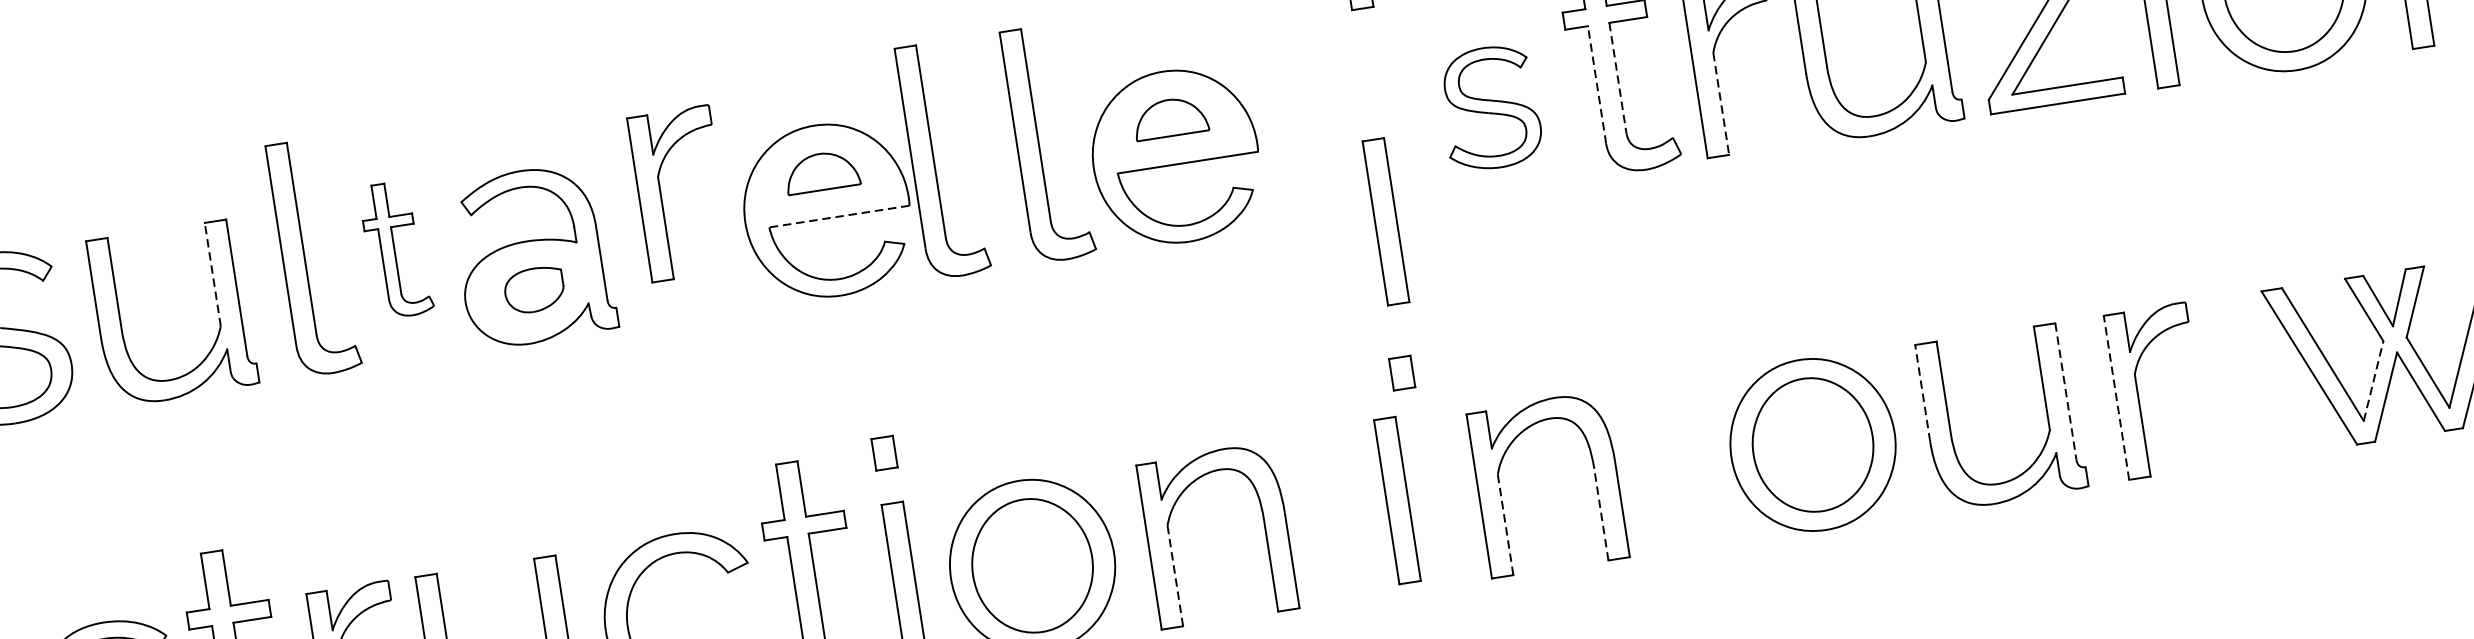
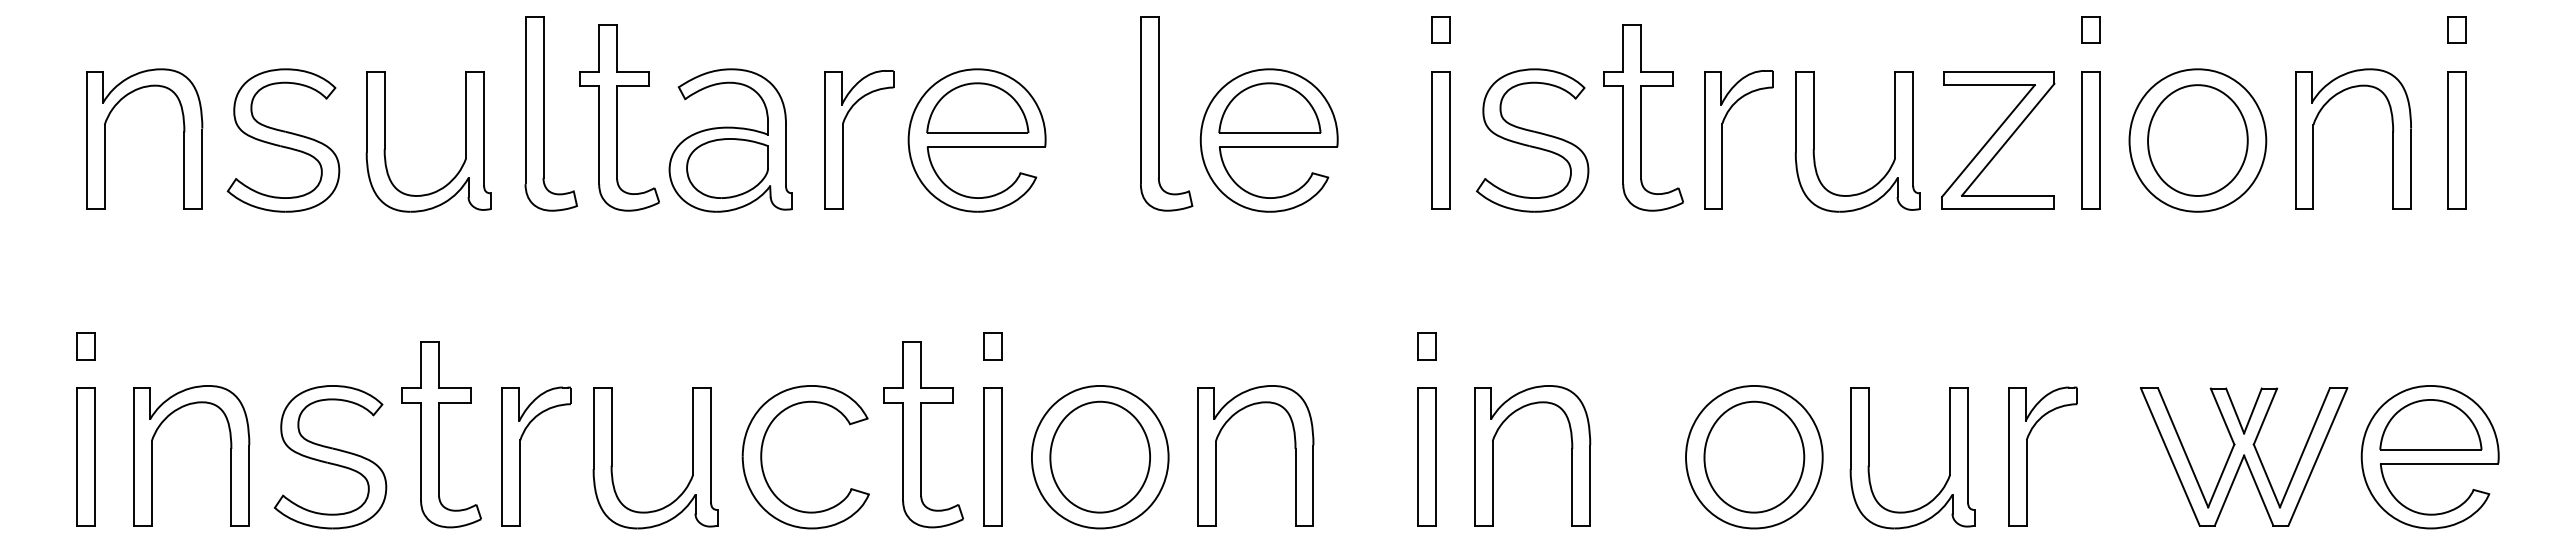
line: (1618, 78) -> (1641, 132), dashed -> solid
line: (1597, 84) -> (1623, 134), dashed -> solid
line: (1721, 103) -> (1722, 166), dashed -> solid
part: (1489, 108) -> (1532, 140), size x1.43
part: (1169, 117) -> (1269, 107), size x1.67
part: (934, 161) -> (1071, 113), removed
part: (821, 171) -> (977, 107), size x1.67
part: (661, 195) -> (843, 139), moved
line: (839, 216) -> (986, 146), dashed -> solid
part: (1385, 221) -> (1440, 140), moved
part: (396, 249) -> (619, 117), size x1.67
line: (213, 273) -> (466, 114), dashed -> solid
part: (534, 290) -> (727, 168), size x1.67
line: (2373, 380) -> (2221, 475), dashed -> solid
line: (2066, 391) -> (1968, 445), dashed -> solid
line: (1922, 392) -> (1850, 428), dashed -> solid
line: (2116, 398) -> (2008, 457), dashed -> solid
part: (1396, 500) -> (1426, 456), moved
line: (1601, 513) -> (1572, 486), dashed -> solid
line: (1505, 525) -> (1492, 484), dashed -> solid
line: (1175, 577) -> (1215, 484), dashed -> solid

